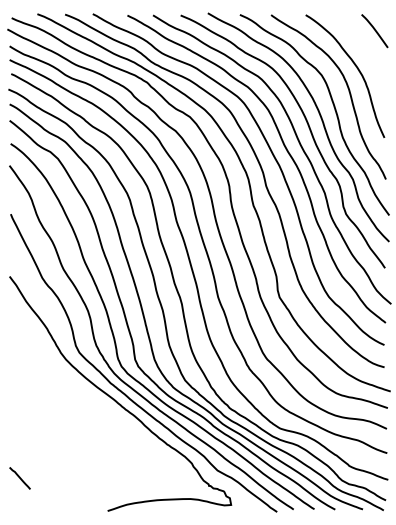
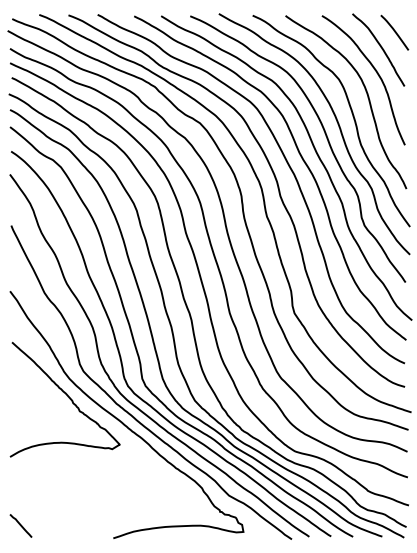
curve: (361, 45) -> (380, 47), added
curve: (65, 378) -> (68, 398), added
line: (19, 477) -> (20, 525), moved

